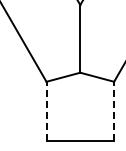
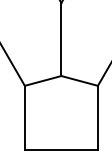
line: (46, 111) -> (24, 117), dashed -> solid
line: (114, 111) -> (98, 117), dashed -> solid

